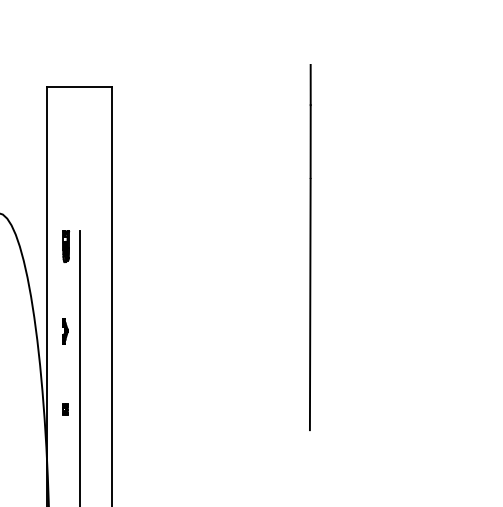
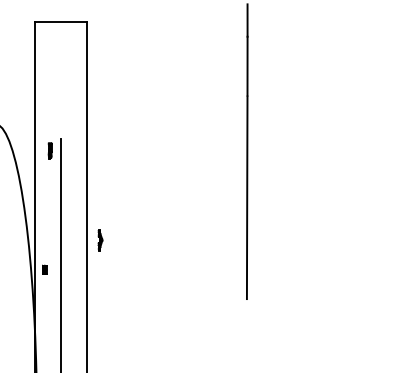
part: (66, 246) -> (50, 150), size x0.6
part: (65, 331) -> (100, 240), moved
part: (65, 409) -> (44, 269), moved

